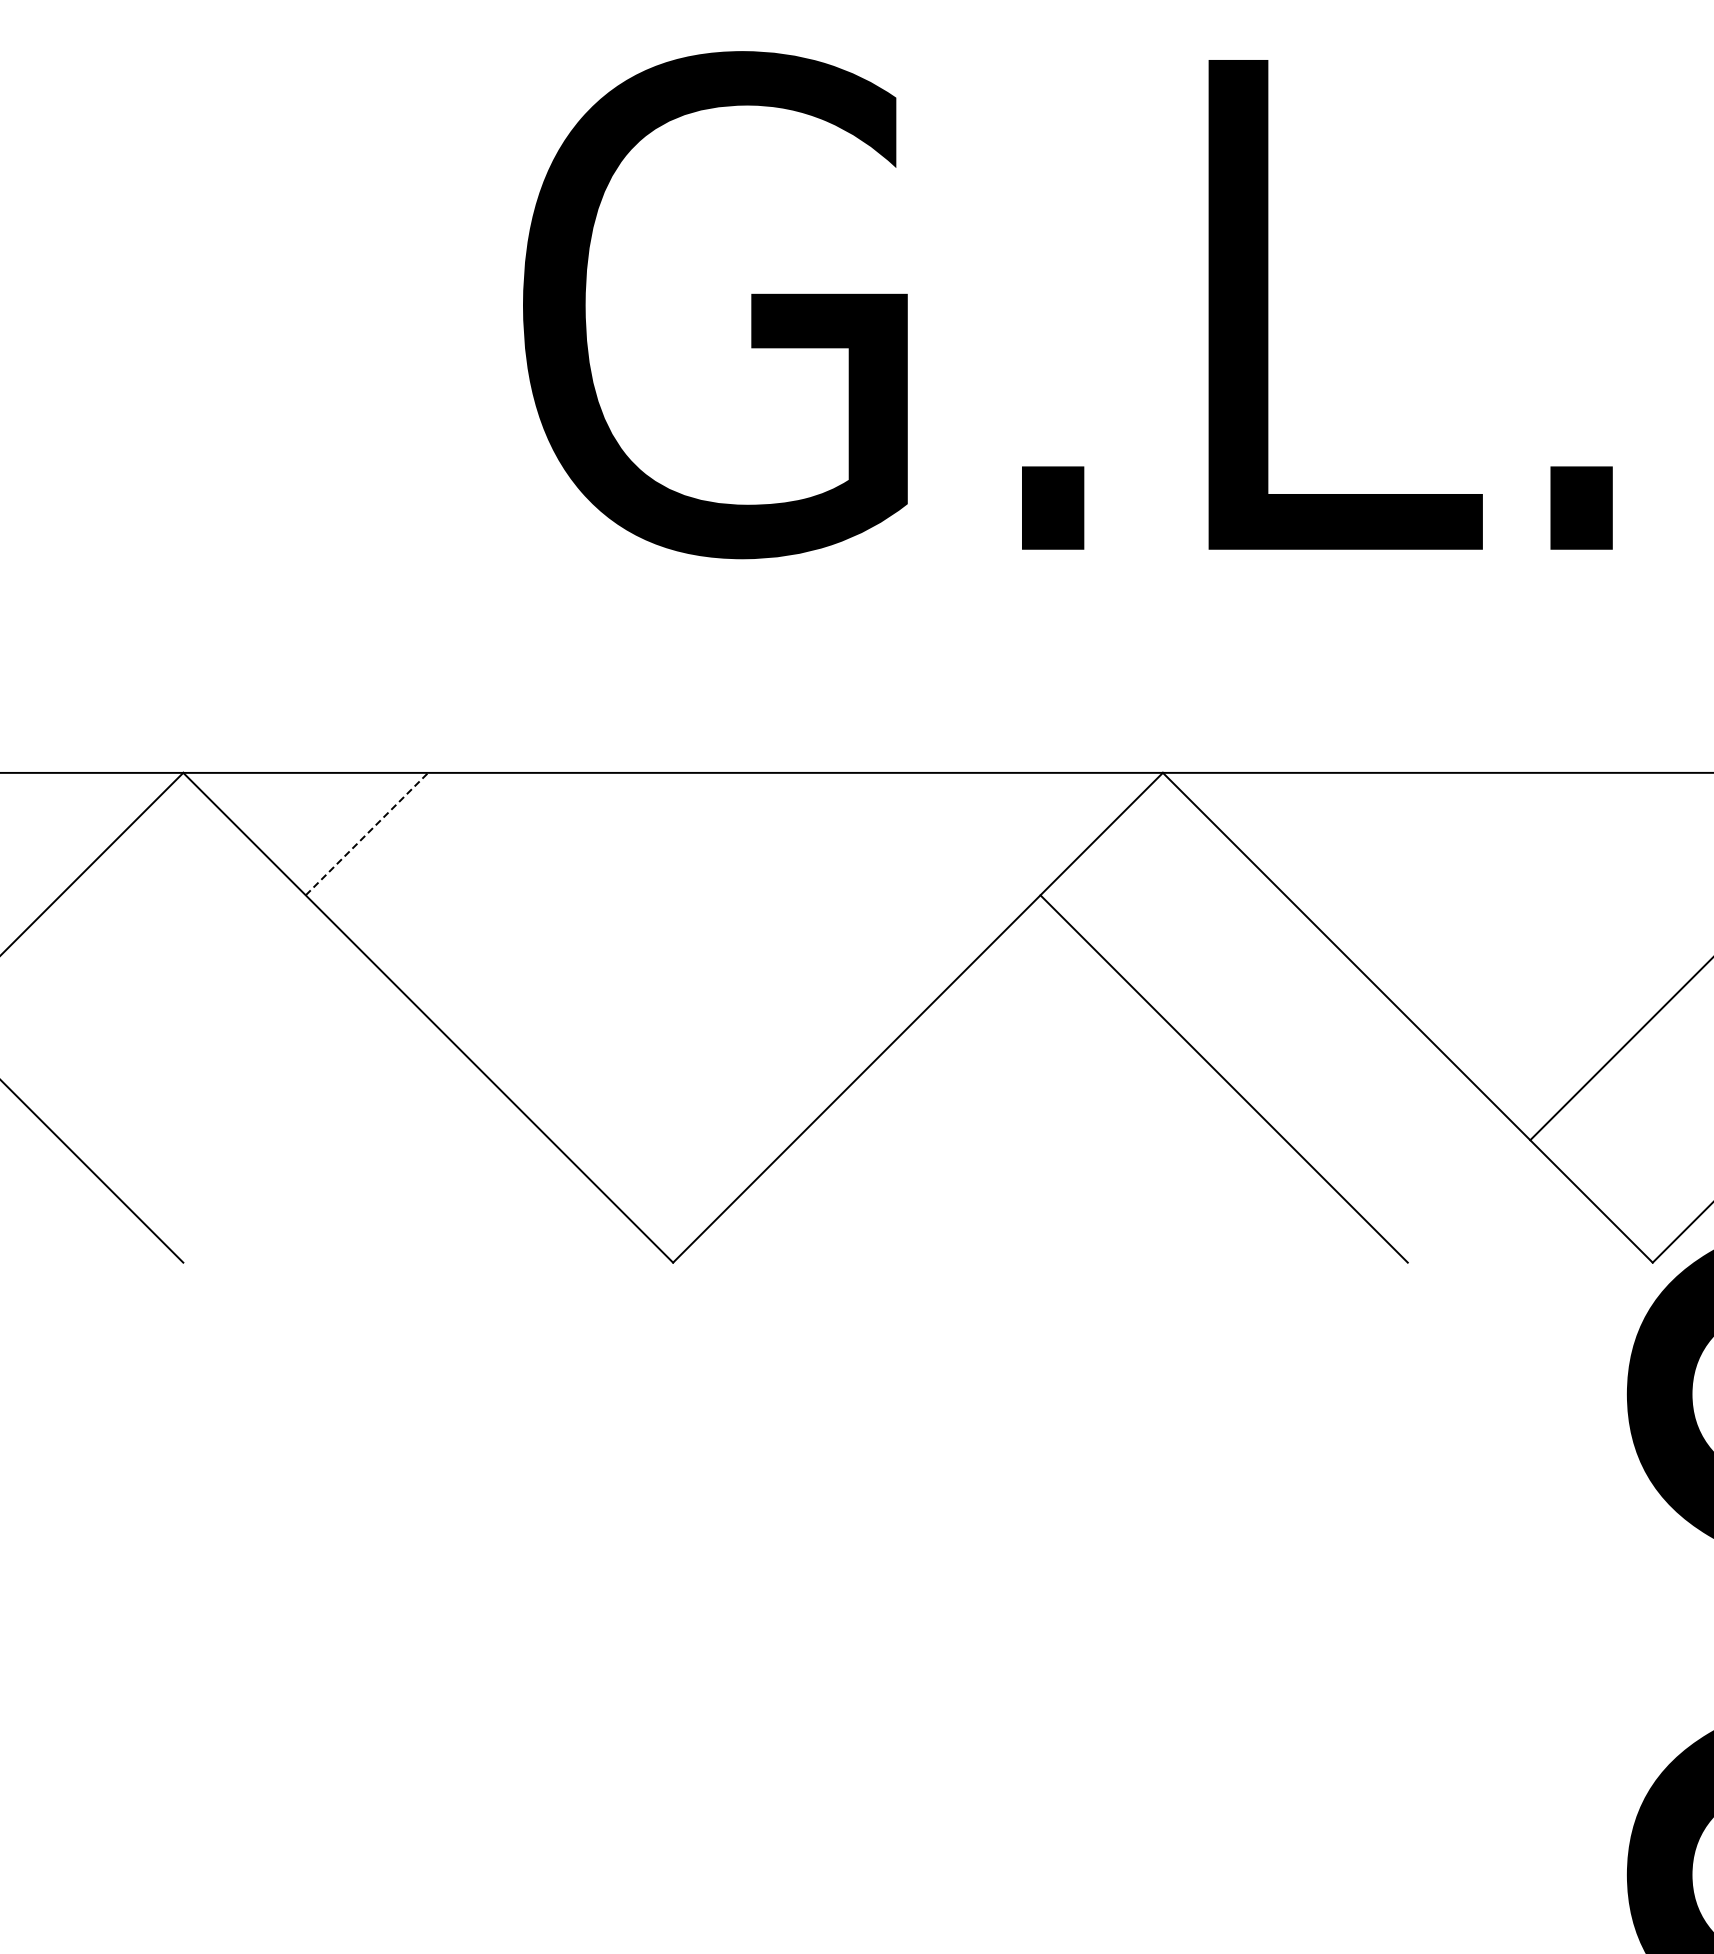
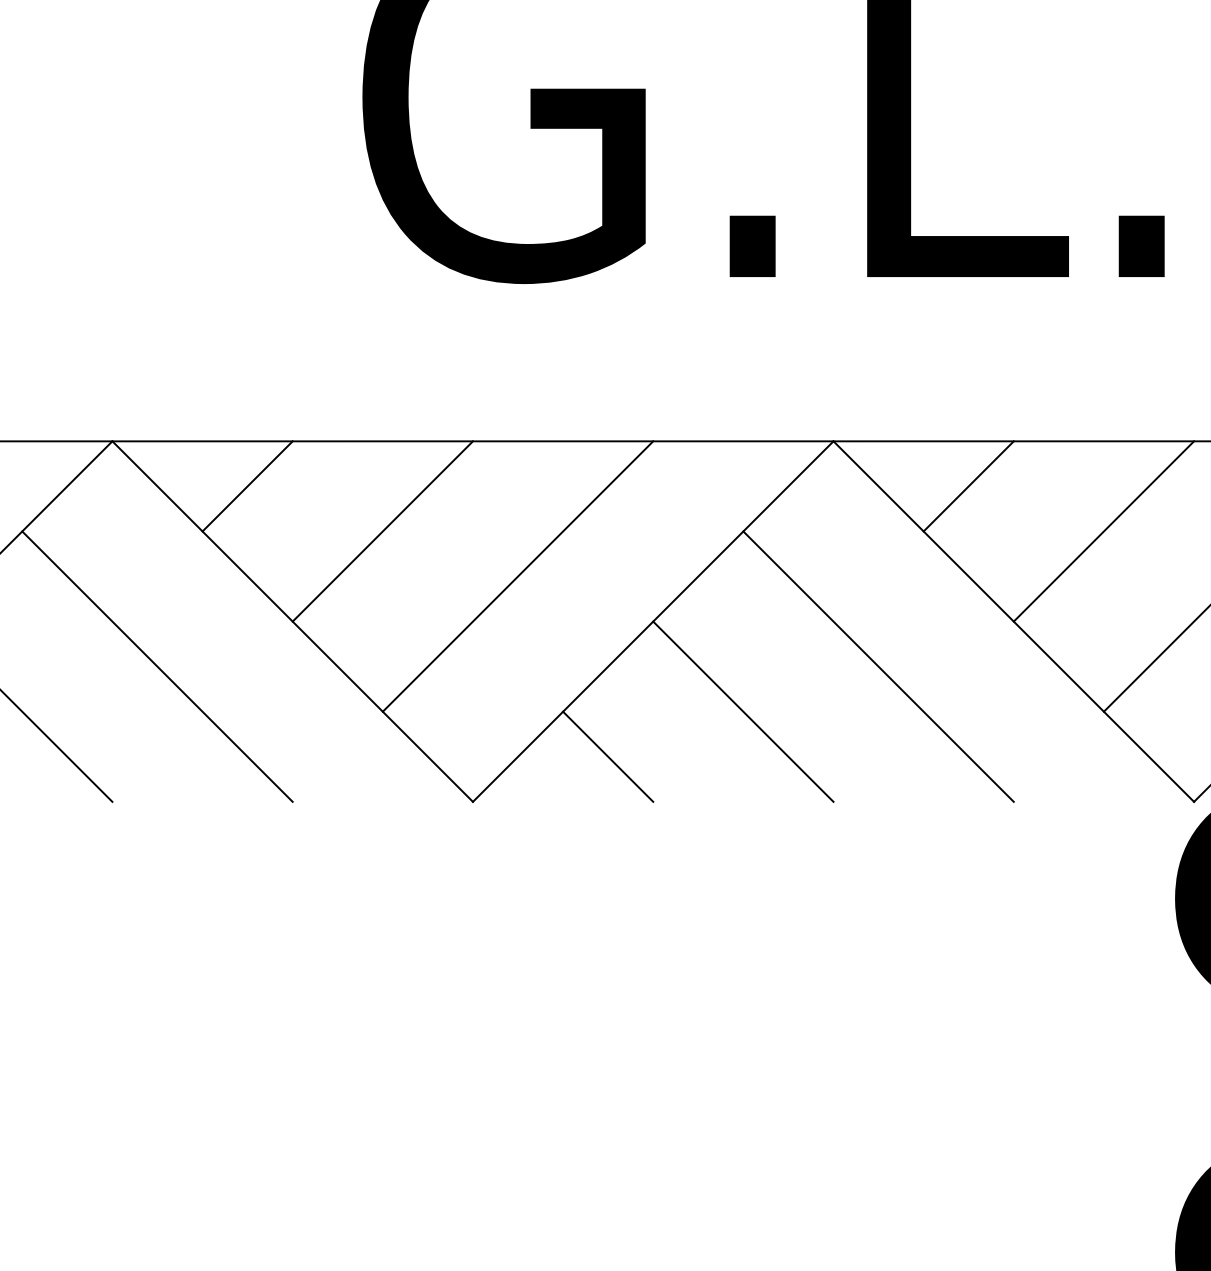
line: (1346, 833) -> (968, 485), added
line: (367, 834) -> (247, 486), dashed -> solid
line: (550, 894) -> (382, 530), added
line: (1529, 894) -> (1103, 530), added
line: (734, 956) -> (518, 576), added
line: (244, 1078) -> (157, 666), added
line: (1040, 1139) -> (743, 711), added
line: (856, 1201) -> (607, 756), added

